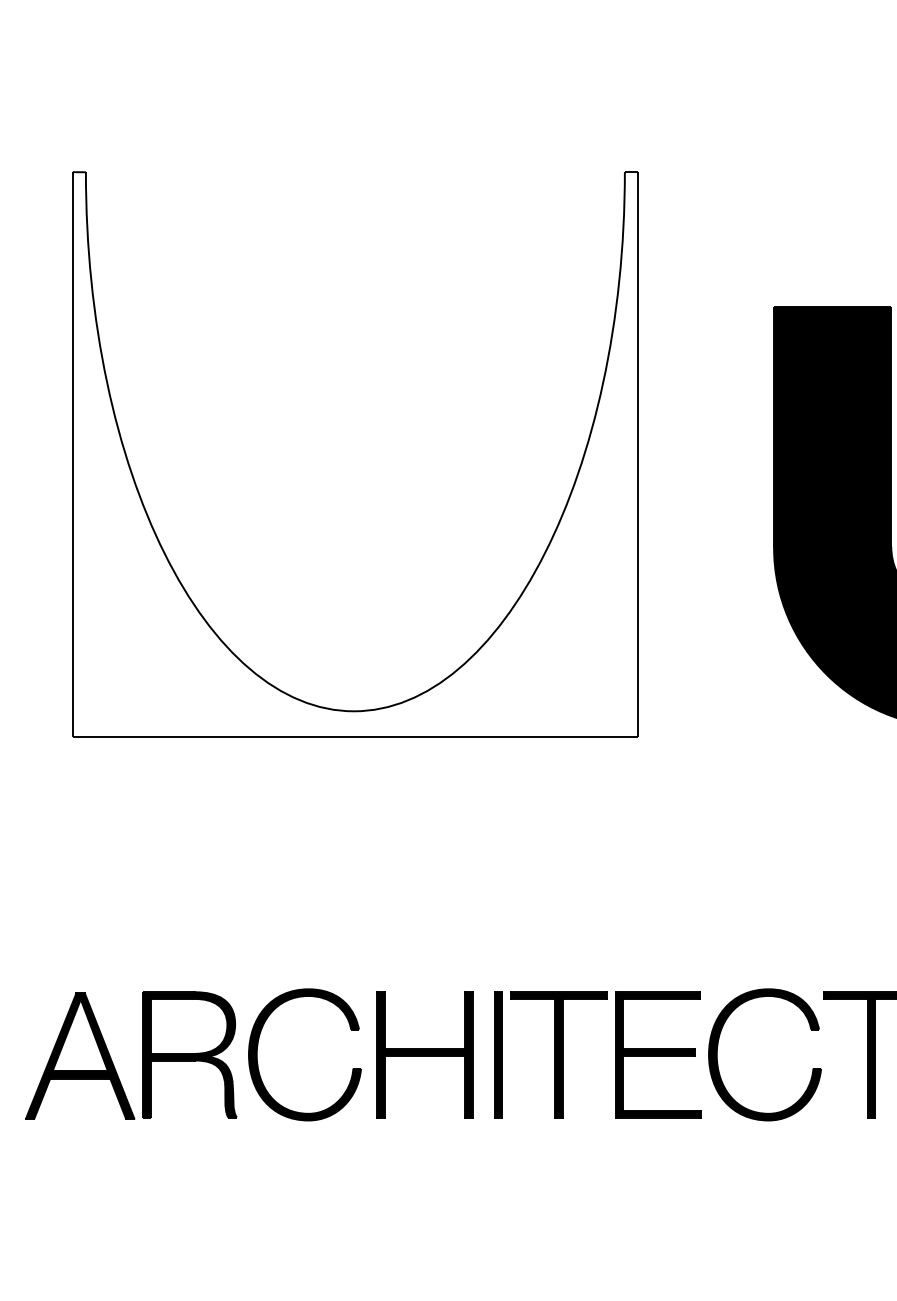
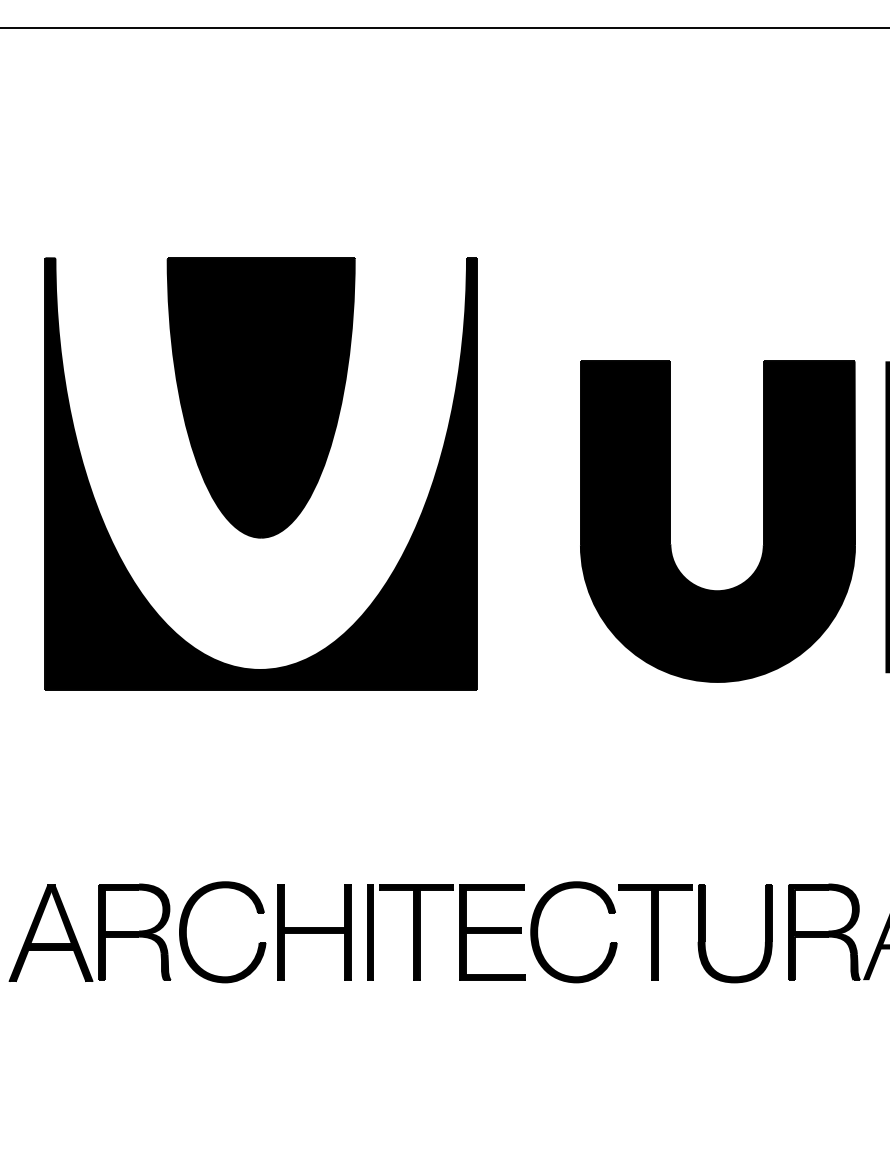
part: (354, 354) -> (260, 397), added
fill: (355, 454) -> (261, 473), added

